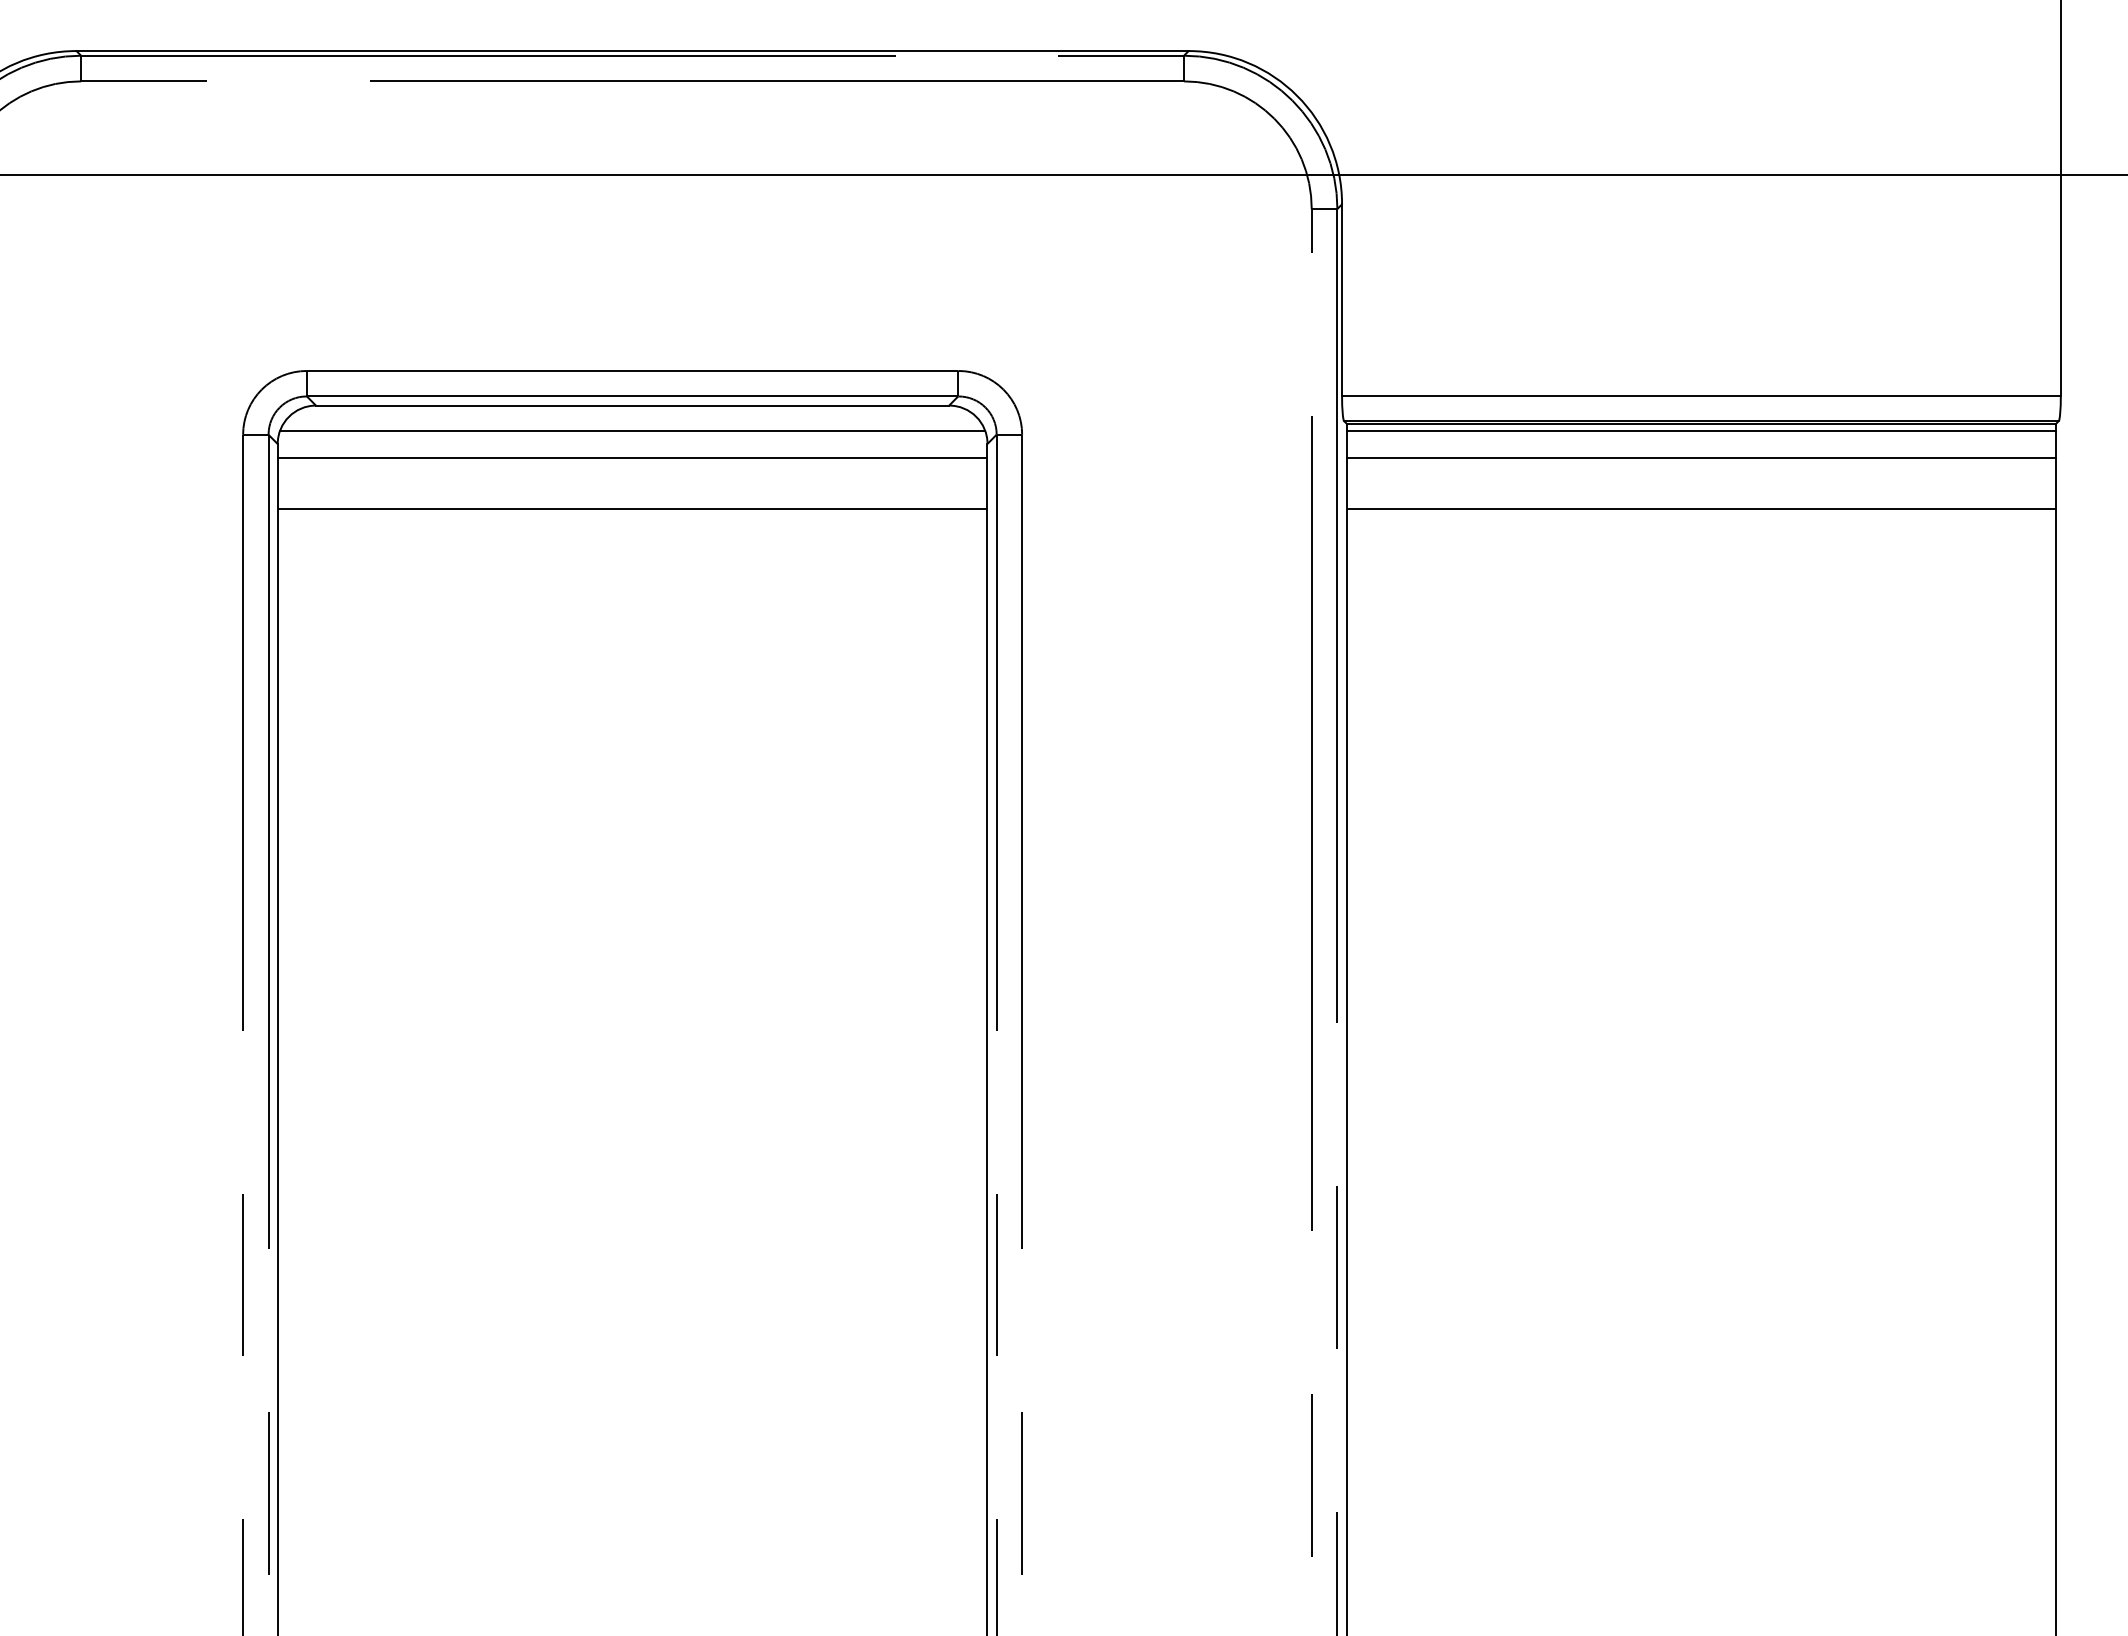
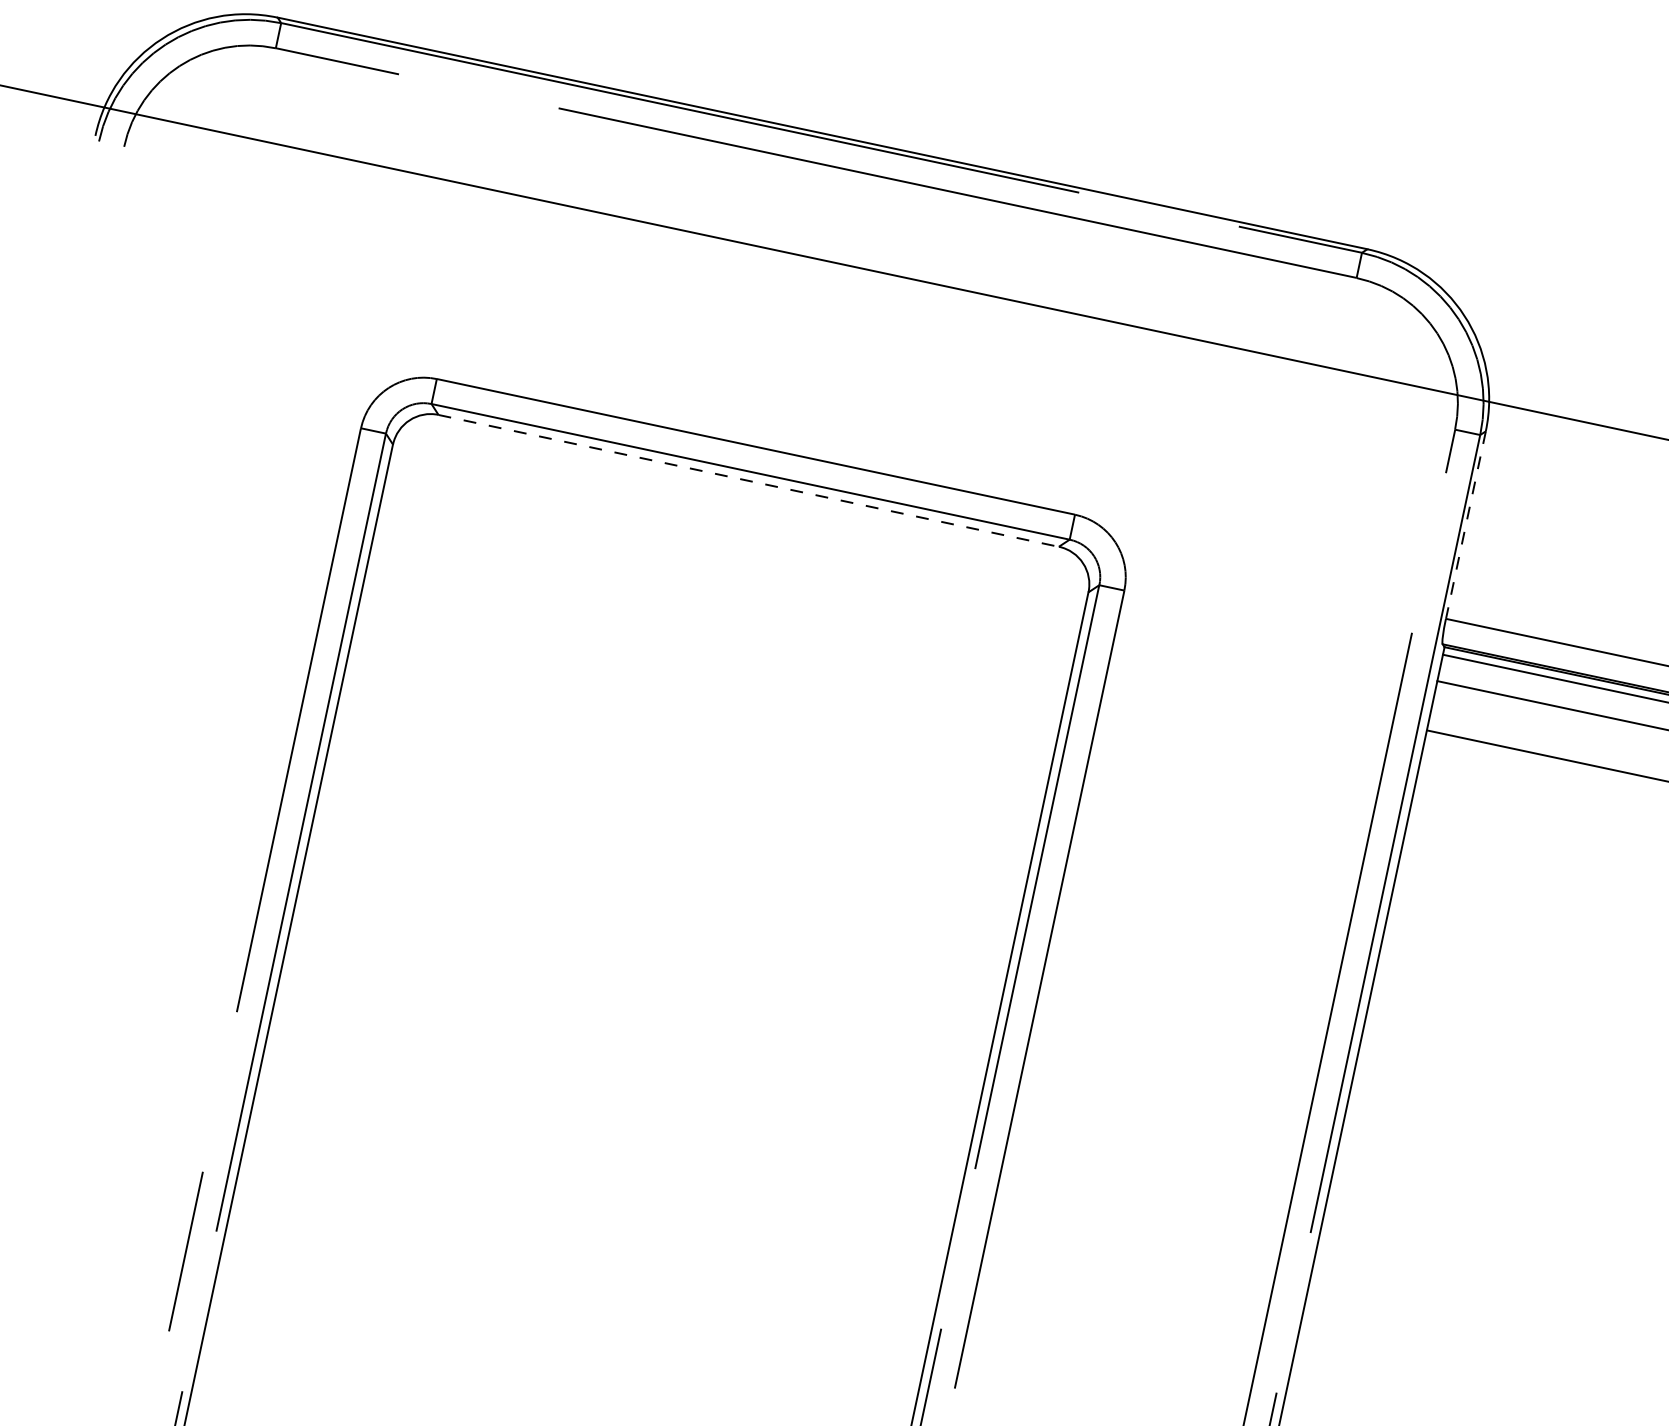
line: (1342, 299) -> (1466, 524), solid -> dashed
line: (632, 405) -> (748, 480), solid -> dashed
line: (632, 431) -> (743, 506), removed
line: (632, 458) -> (737, 532), removed
line: (632, 508) -> (727, 581), removed

